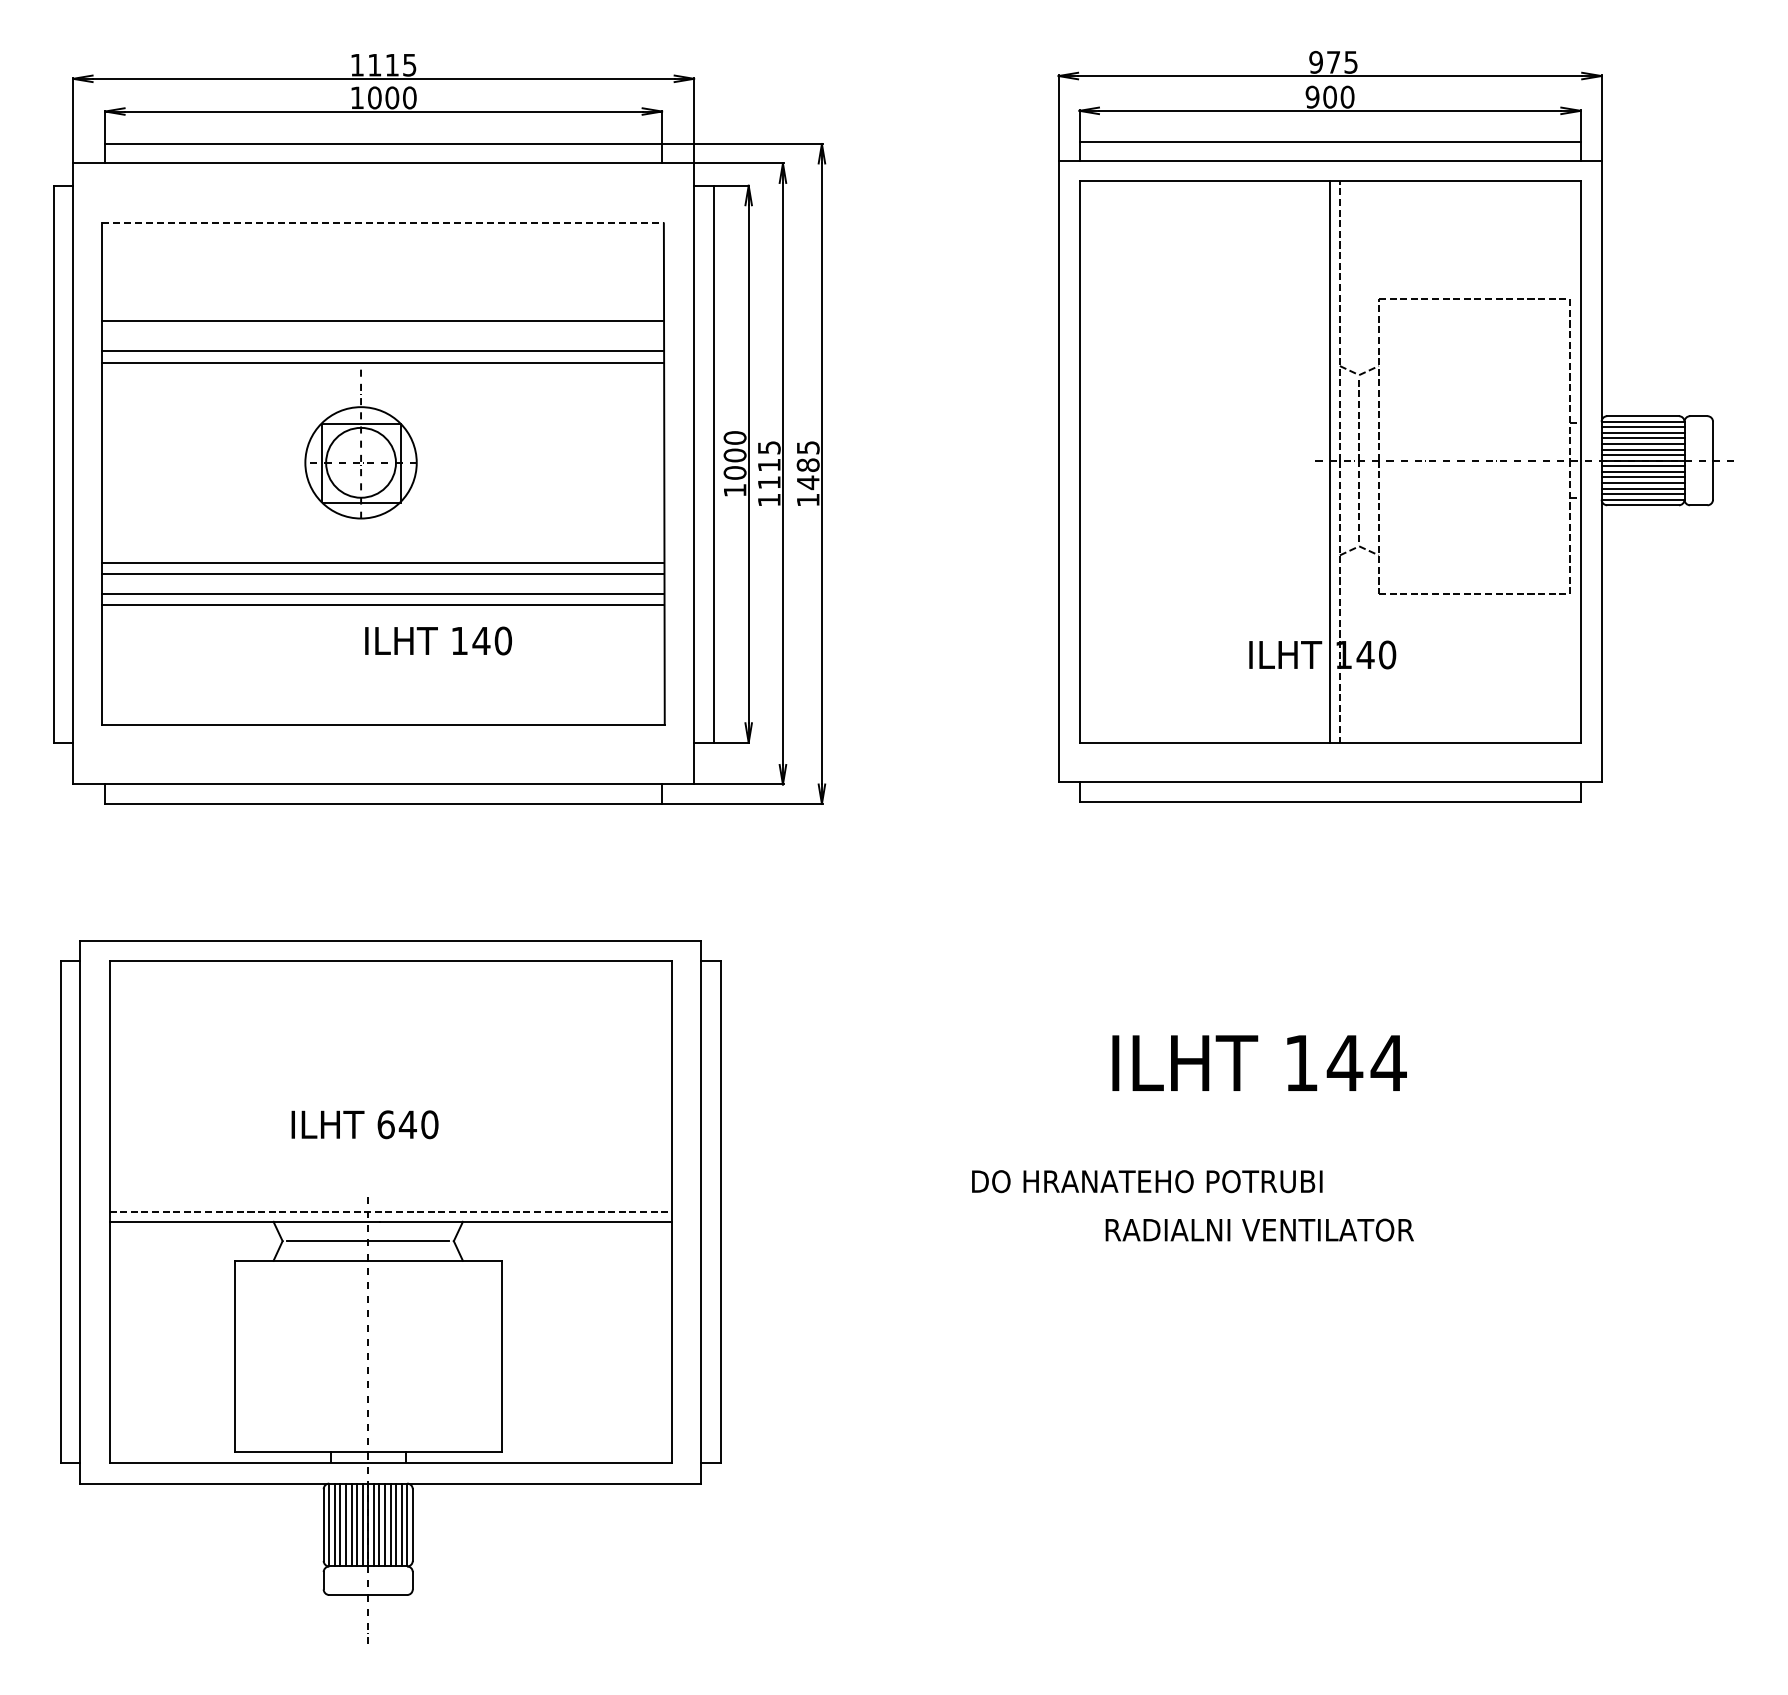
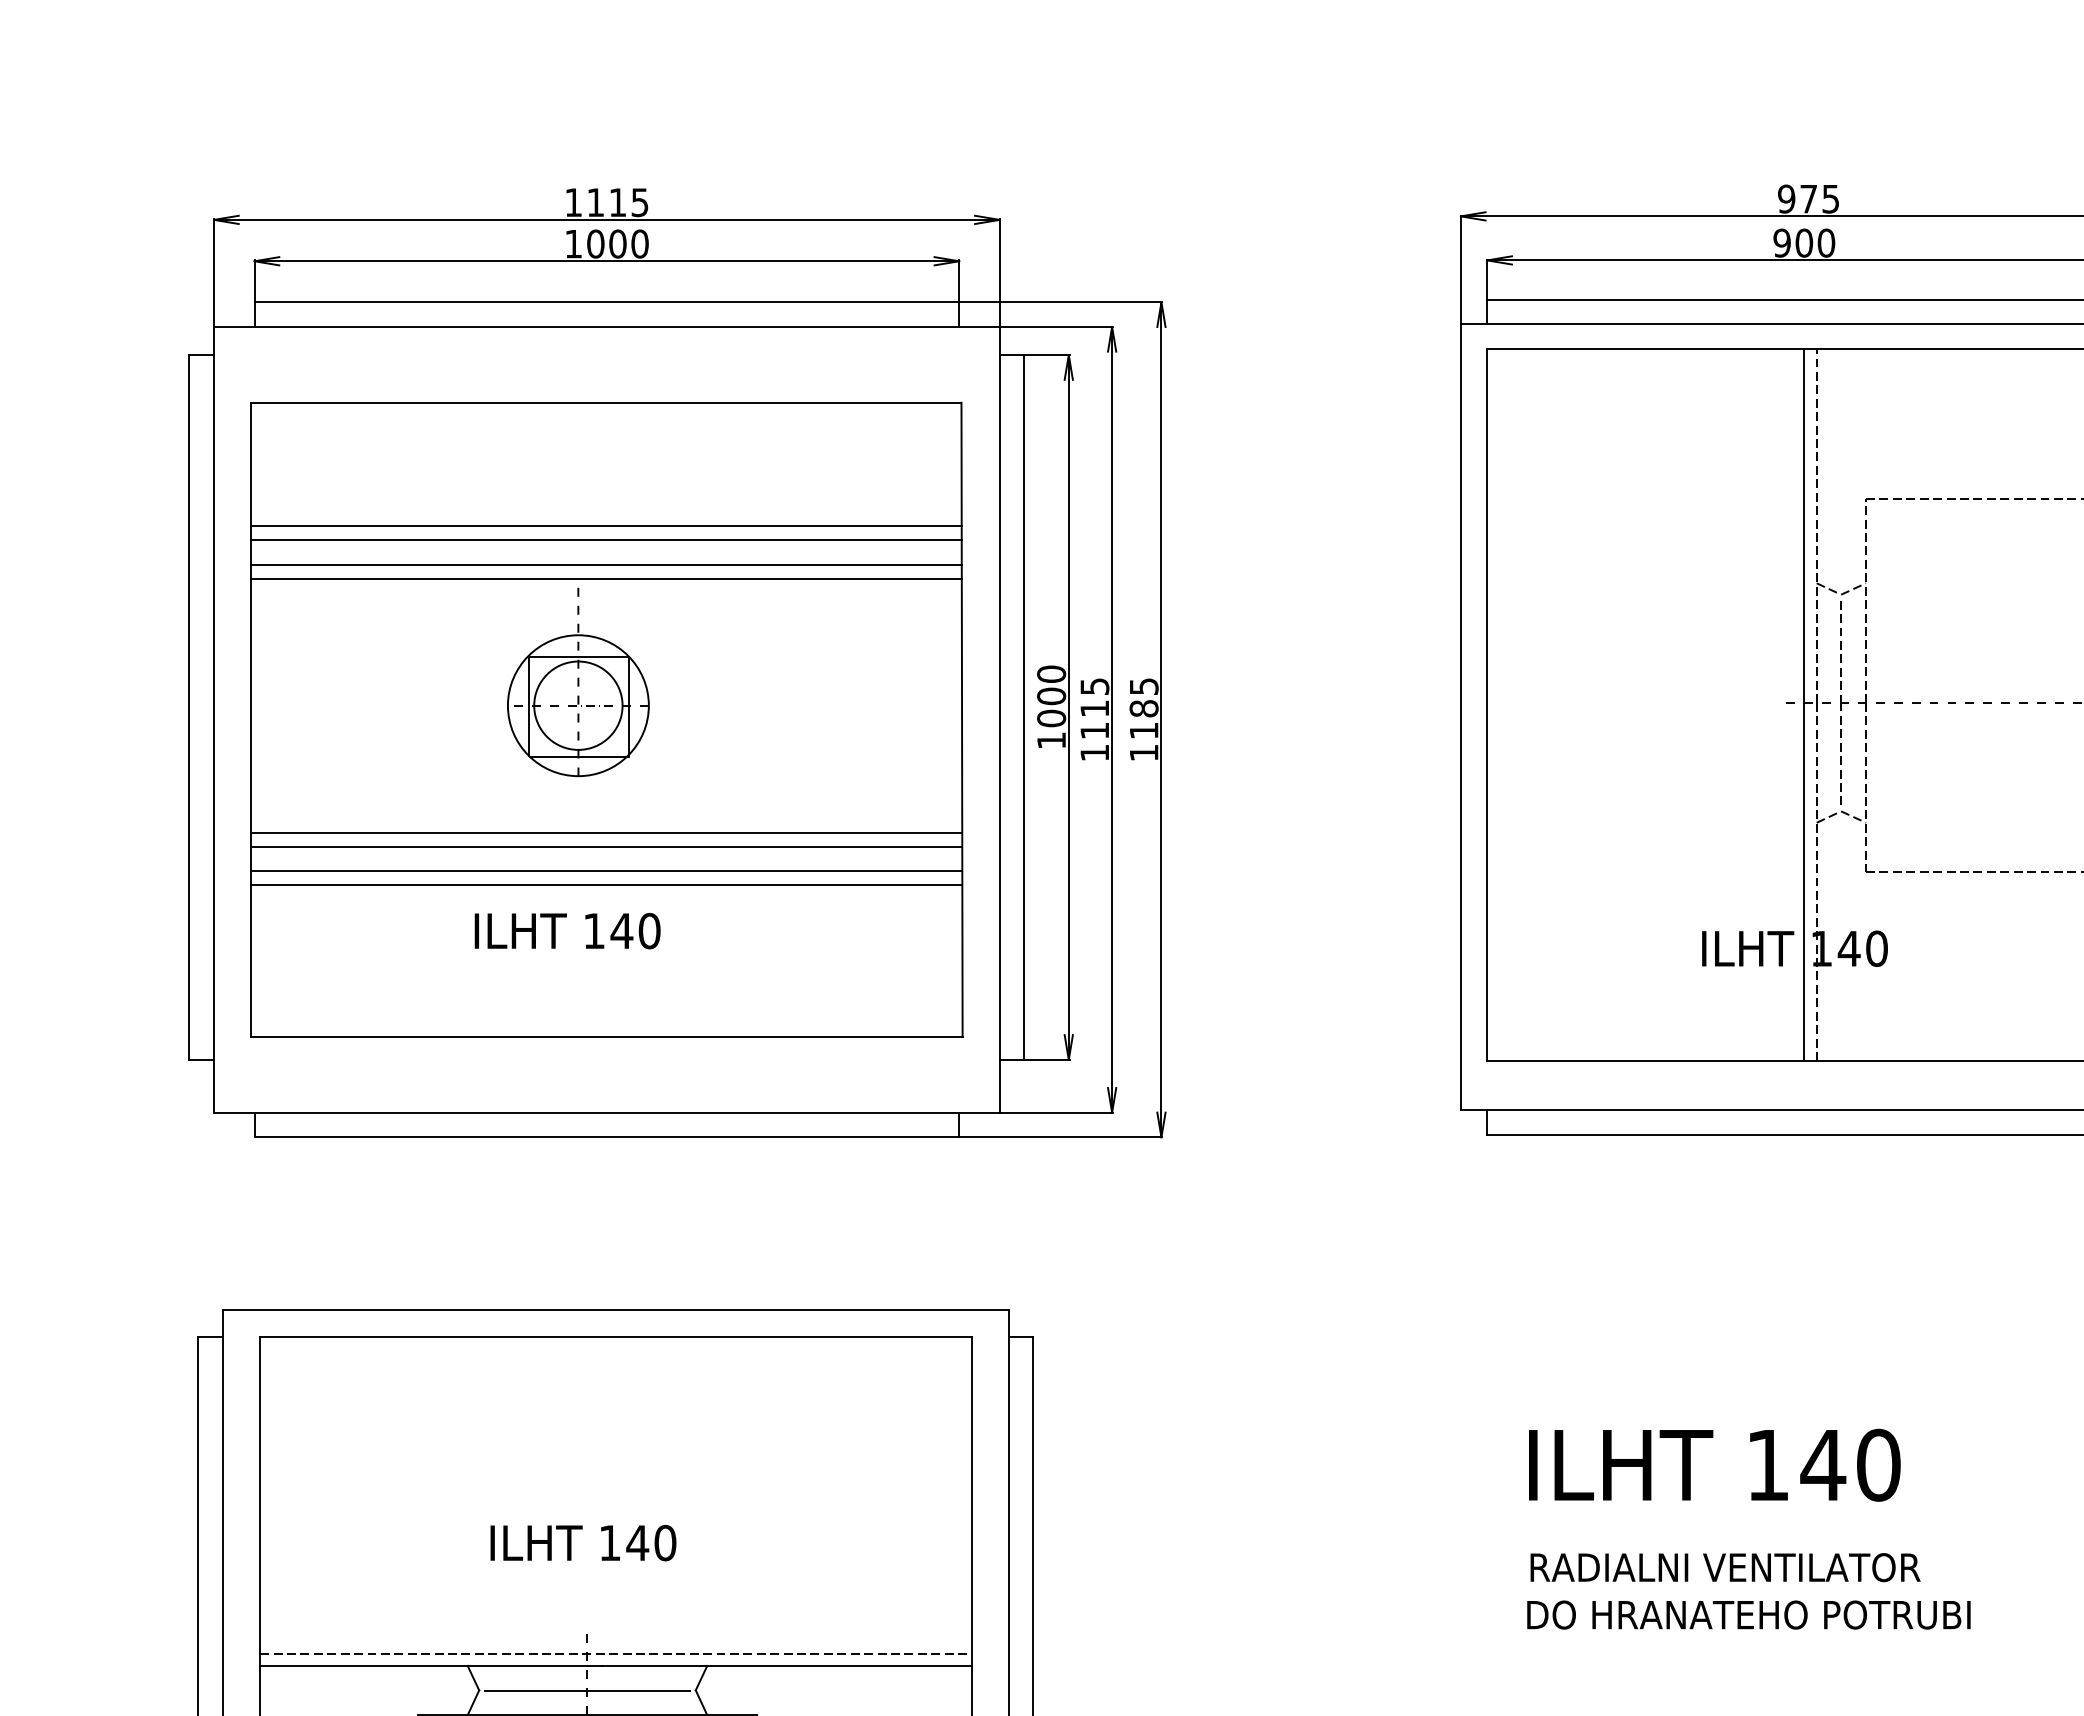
line: (383, 223) -> (606, 402), dashed -> solid
line: (383, 331) -> (606, 539), added
text: (808, 482) -> (1144, 730), 1485 -> 1185
text: (438, 640) -> (567, 930), moved
text: (1388, 1063) -> (1878, 1465), 144 -> 140
text: (385, 1124) -> (609, 1542), 640 -> 140
text: (1147, 1181) -> (1749, 1614), moved
text: (1259, 1229) -> (1725, 1566), moved

